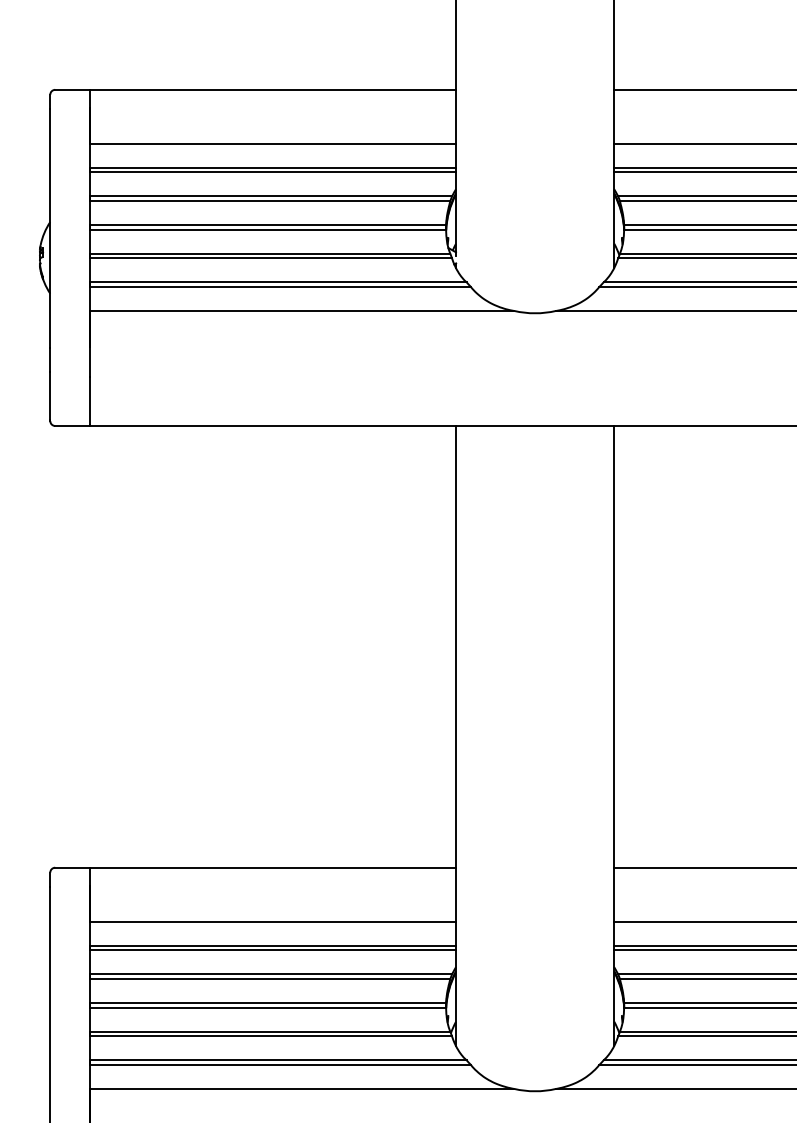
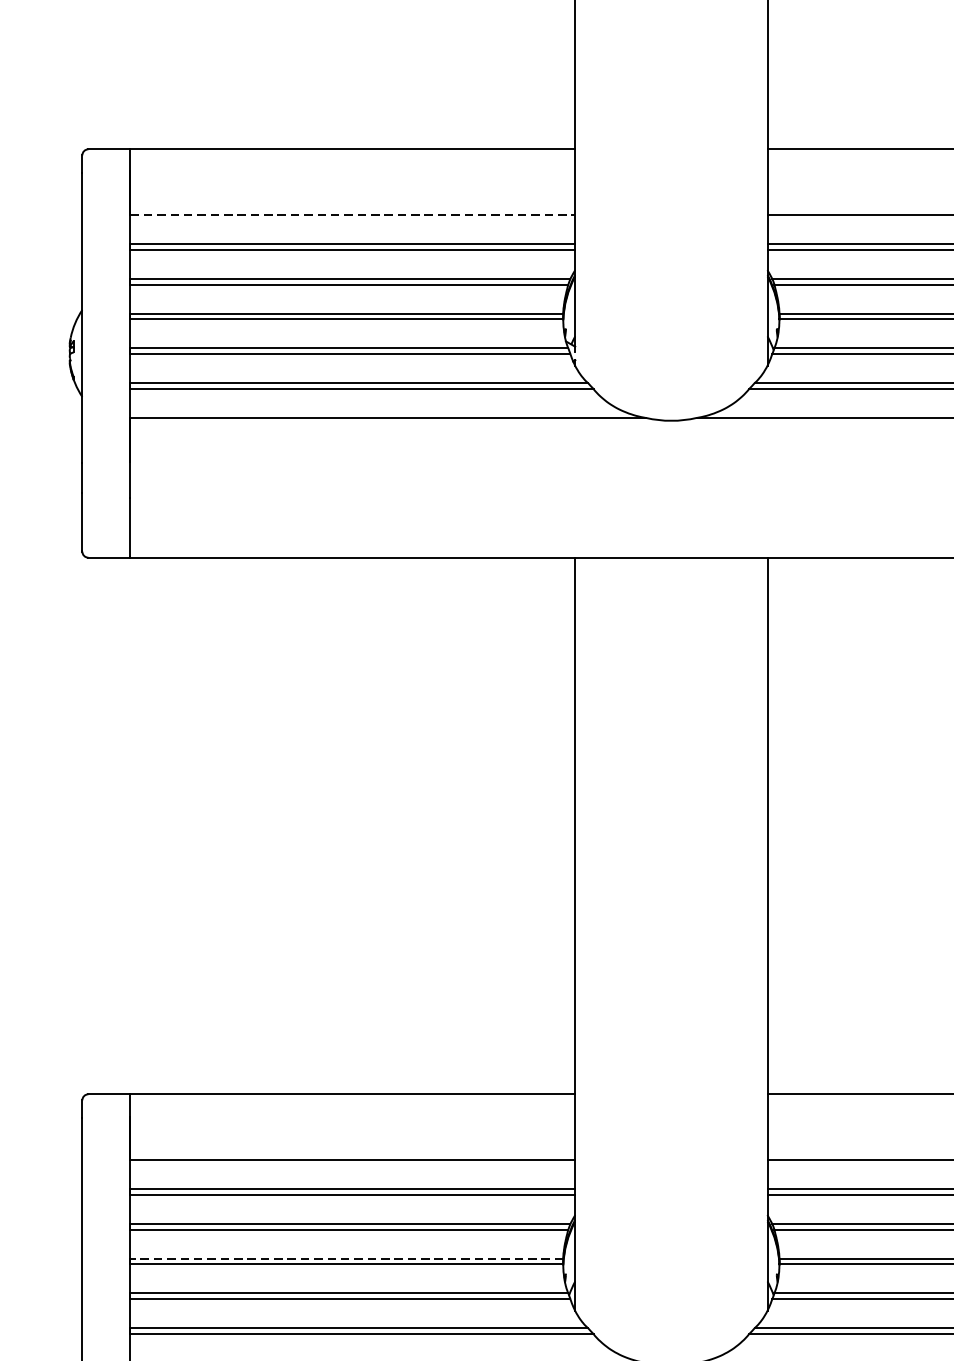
line: (273, 143) -> (353, 214), solid -> dashed
line: (267, 1002) -> (346, 1258), solid -> dashed

